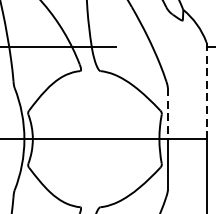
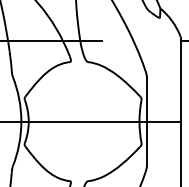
line: (206, 90) -> (180, 79), dashed -> solid
line: (167, 113) -> (146, 99), dashed -> solid

